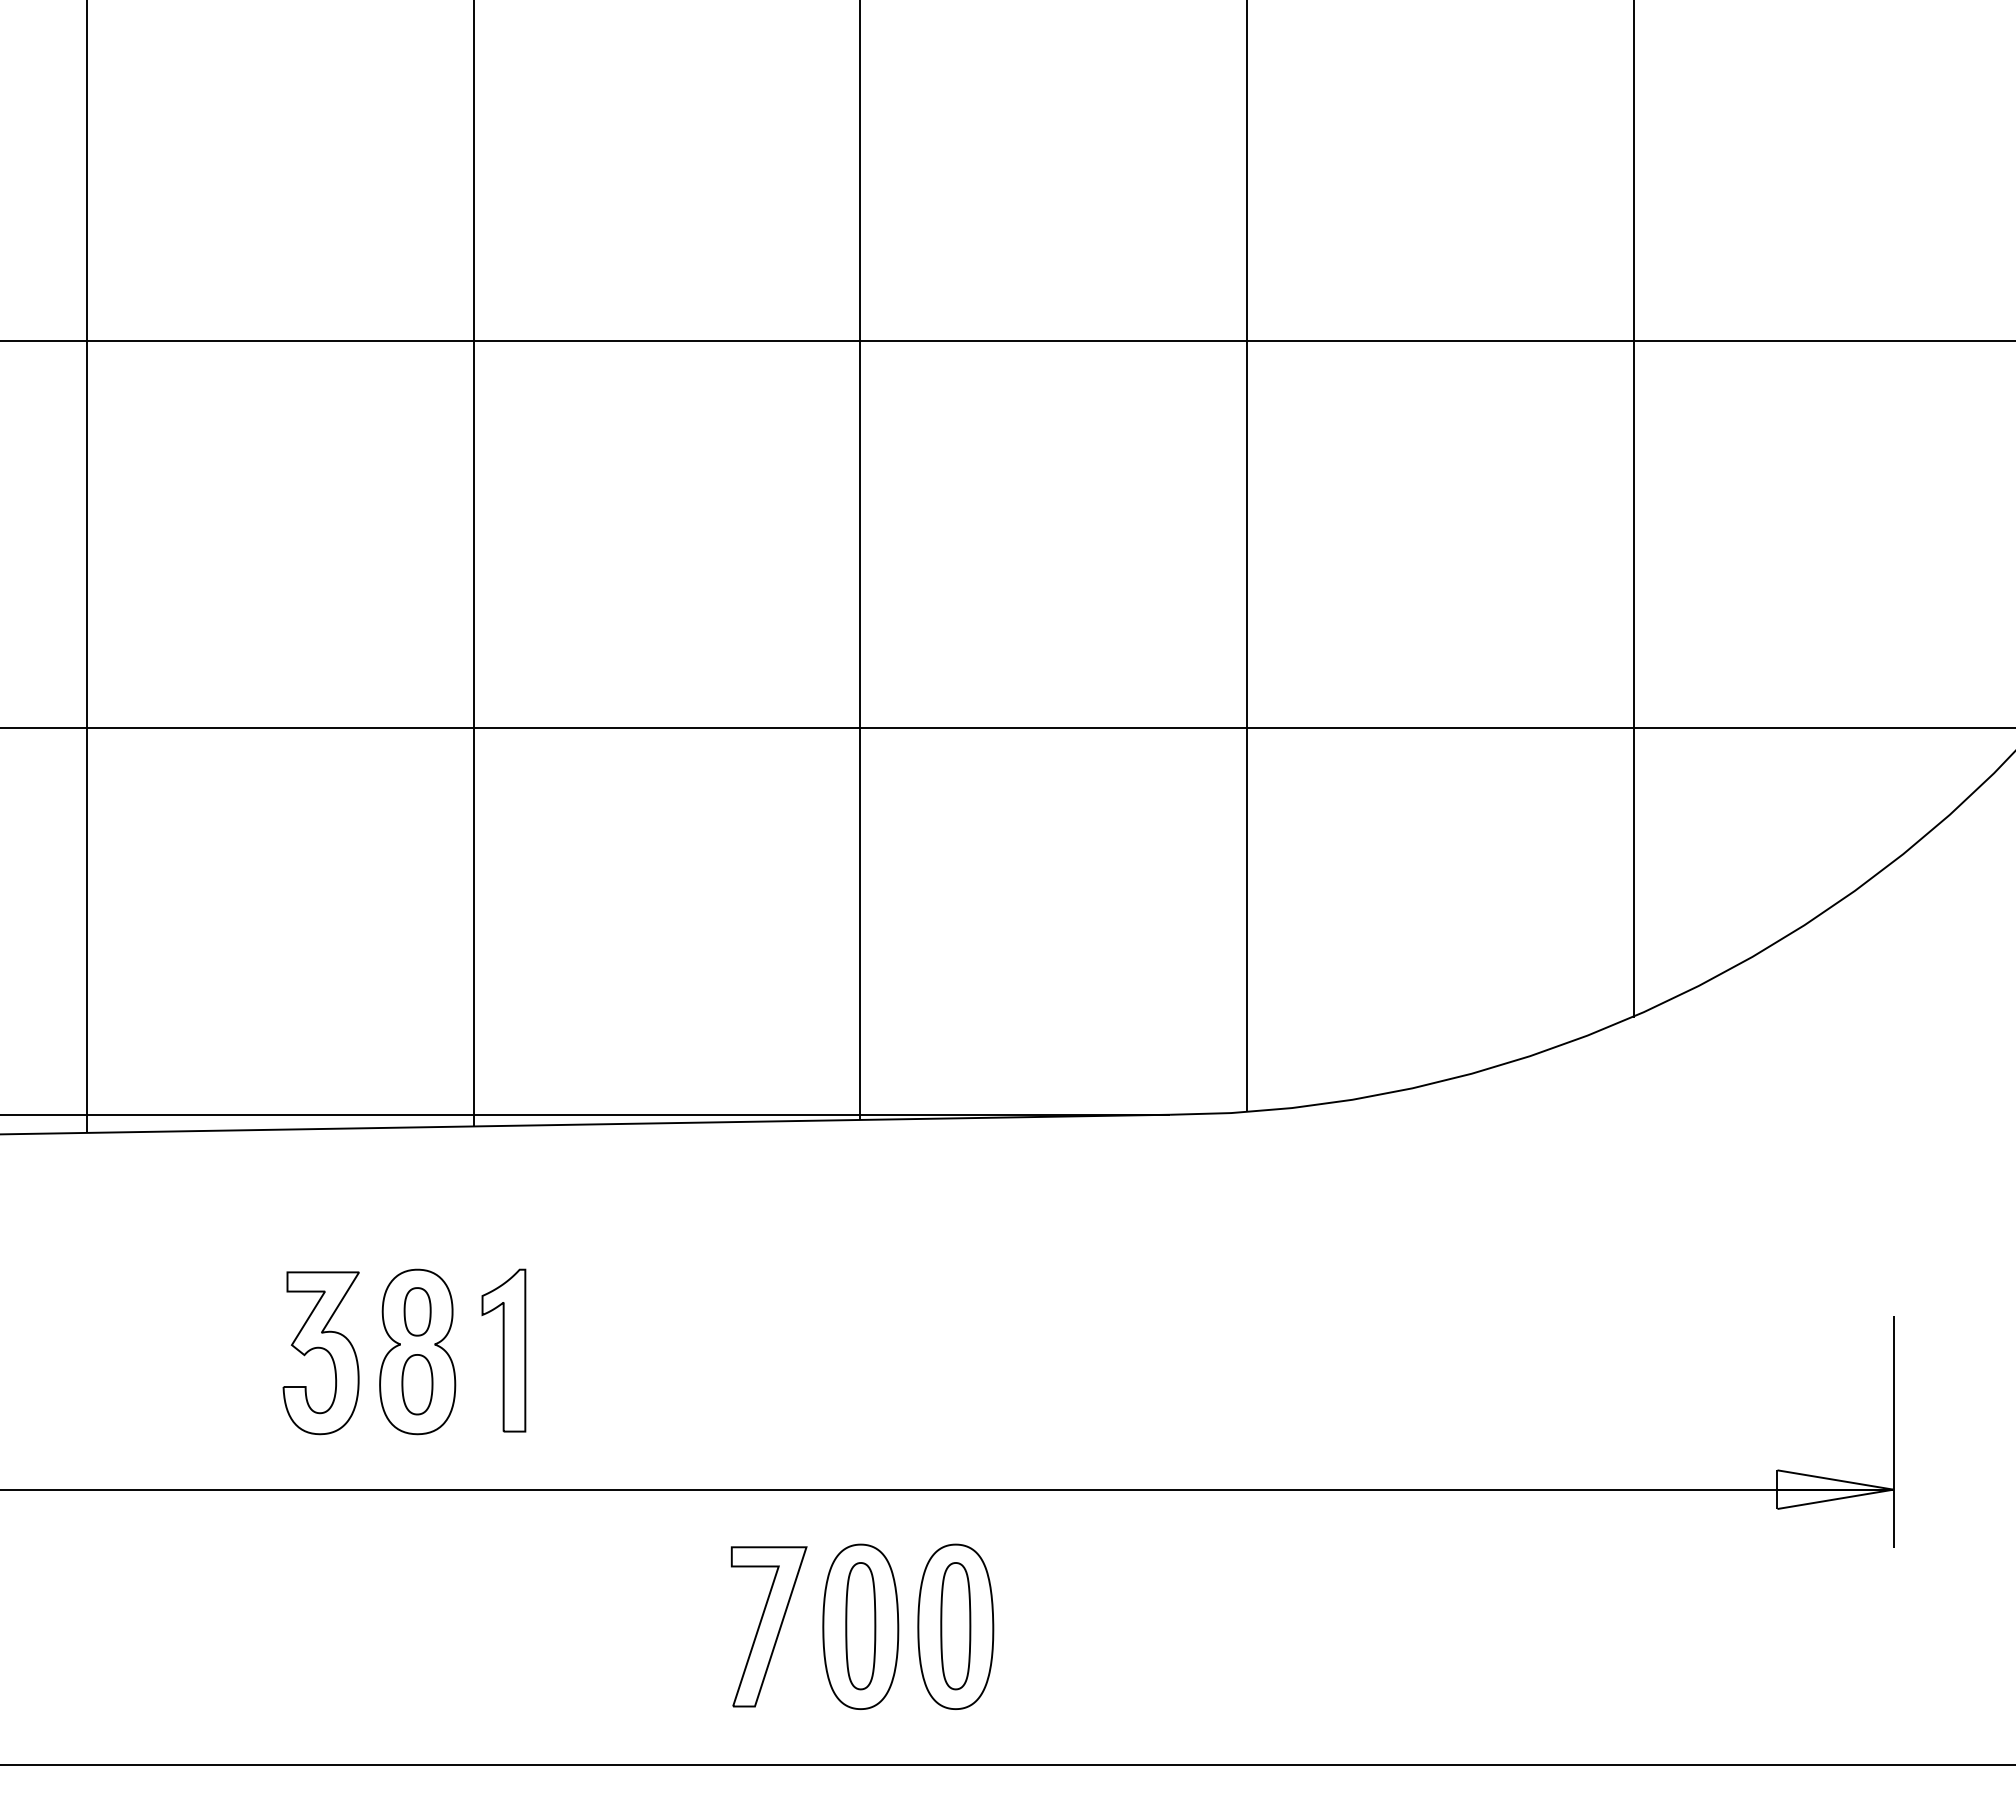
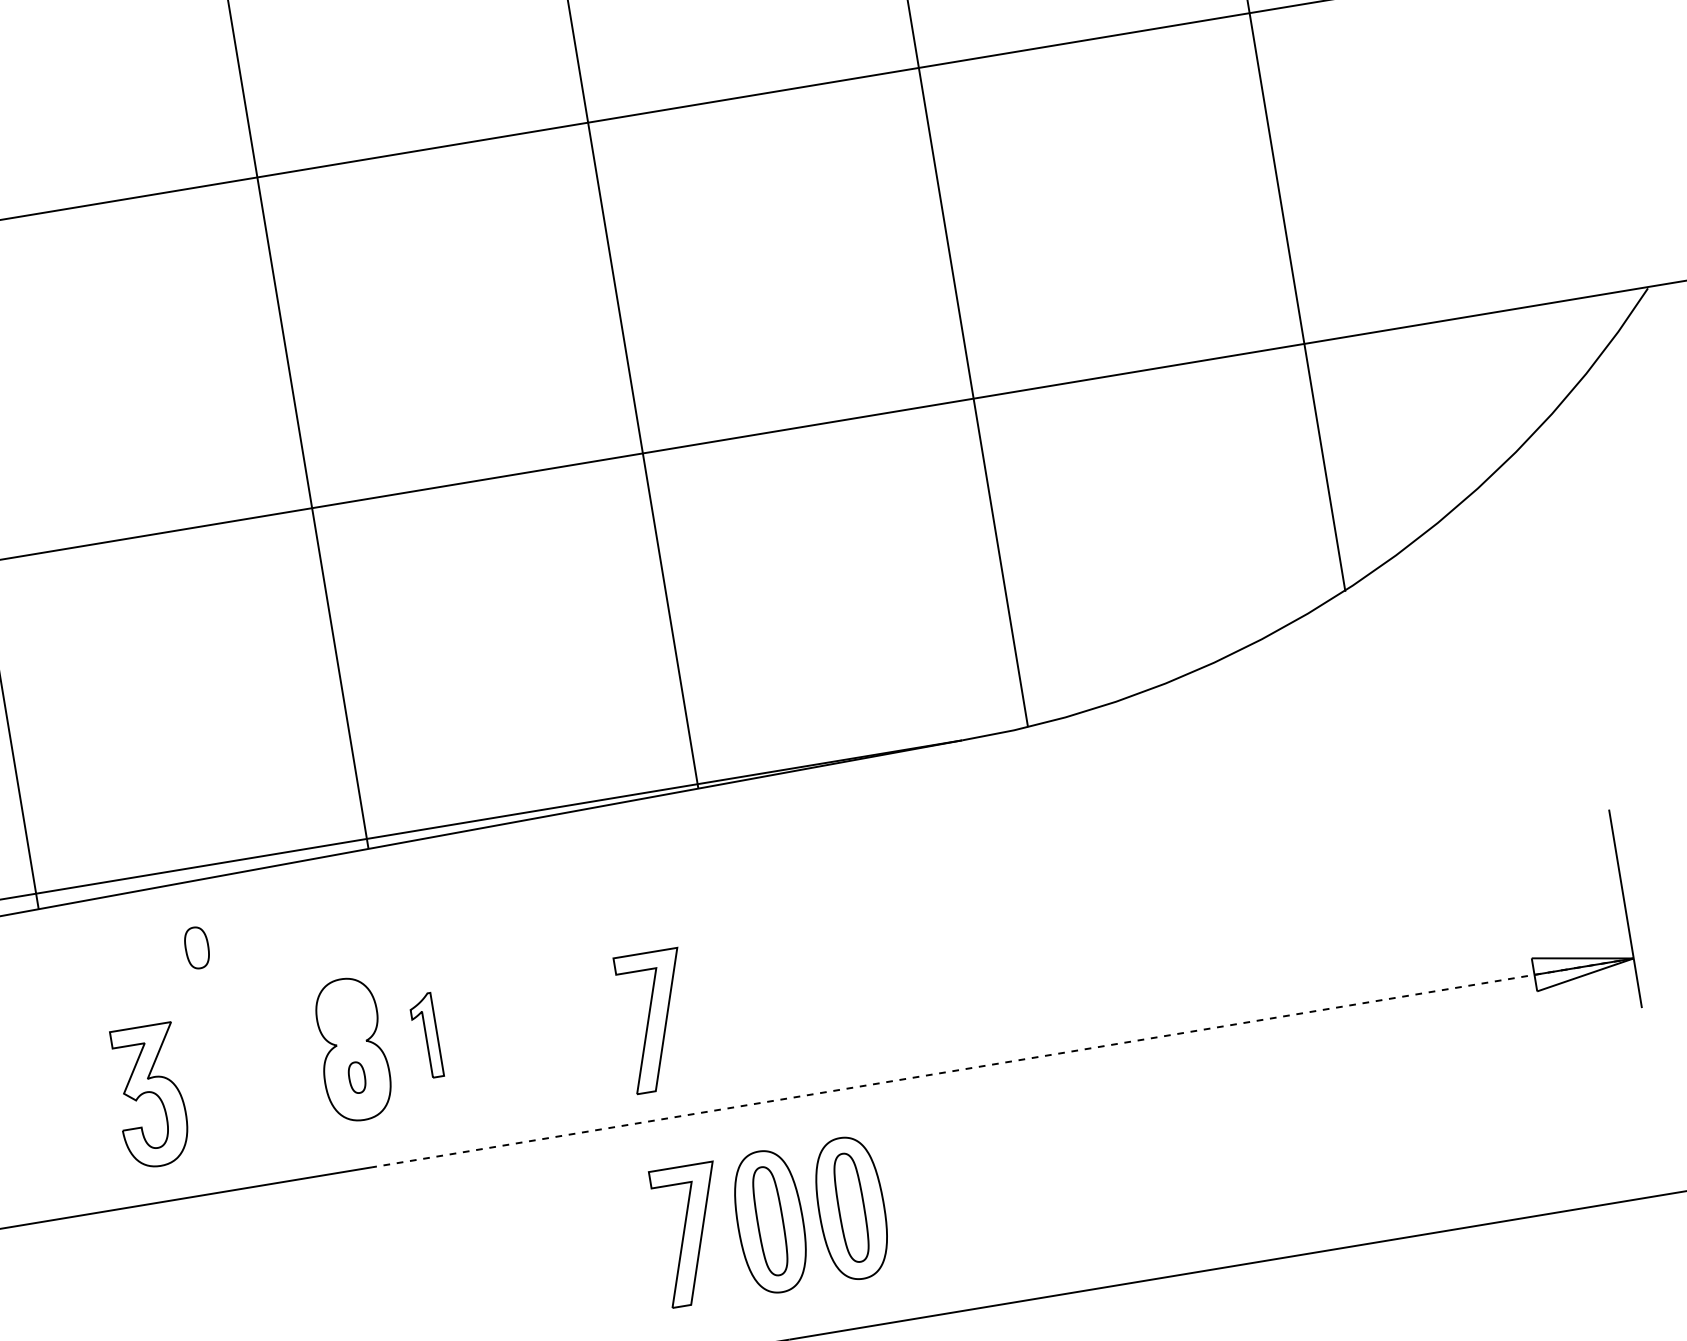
part: (417, 1311) -> (196, 947), moved
part: (503, 1350) -> (425, 1036), size x0.6
part: (320, 1353) -> (149, 1096), moved
part: (768, 1376) -> (656, 1020), added
part: (417, 1384) -> (357, 1077), size x0.6
line: (1154, 1489) -> (1001, 1062), solid -> dashed

